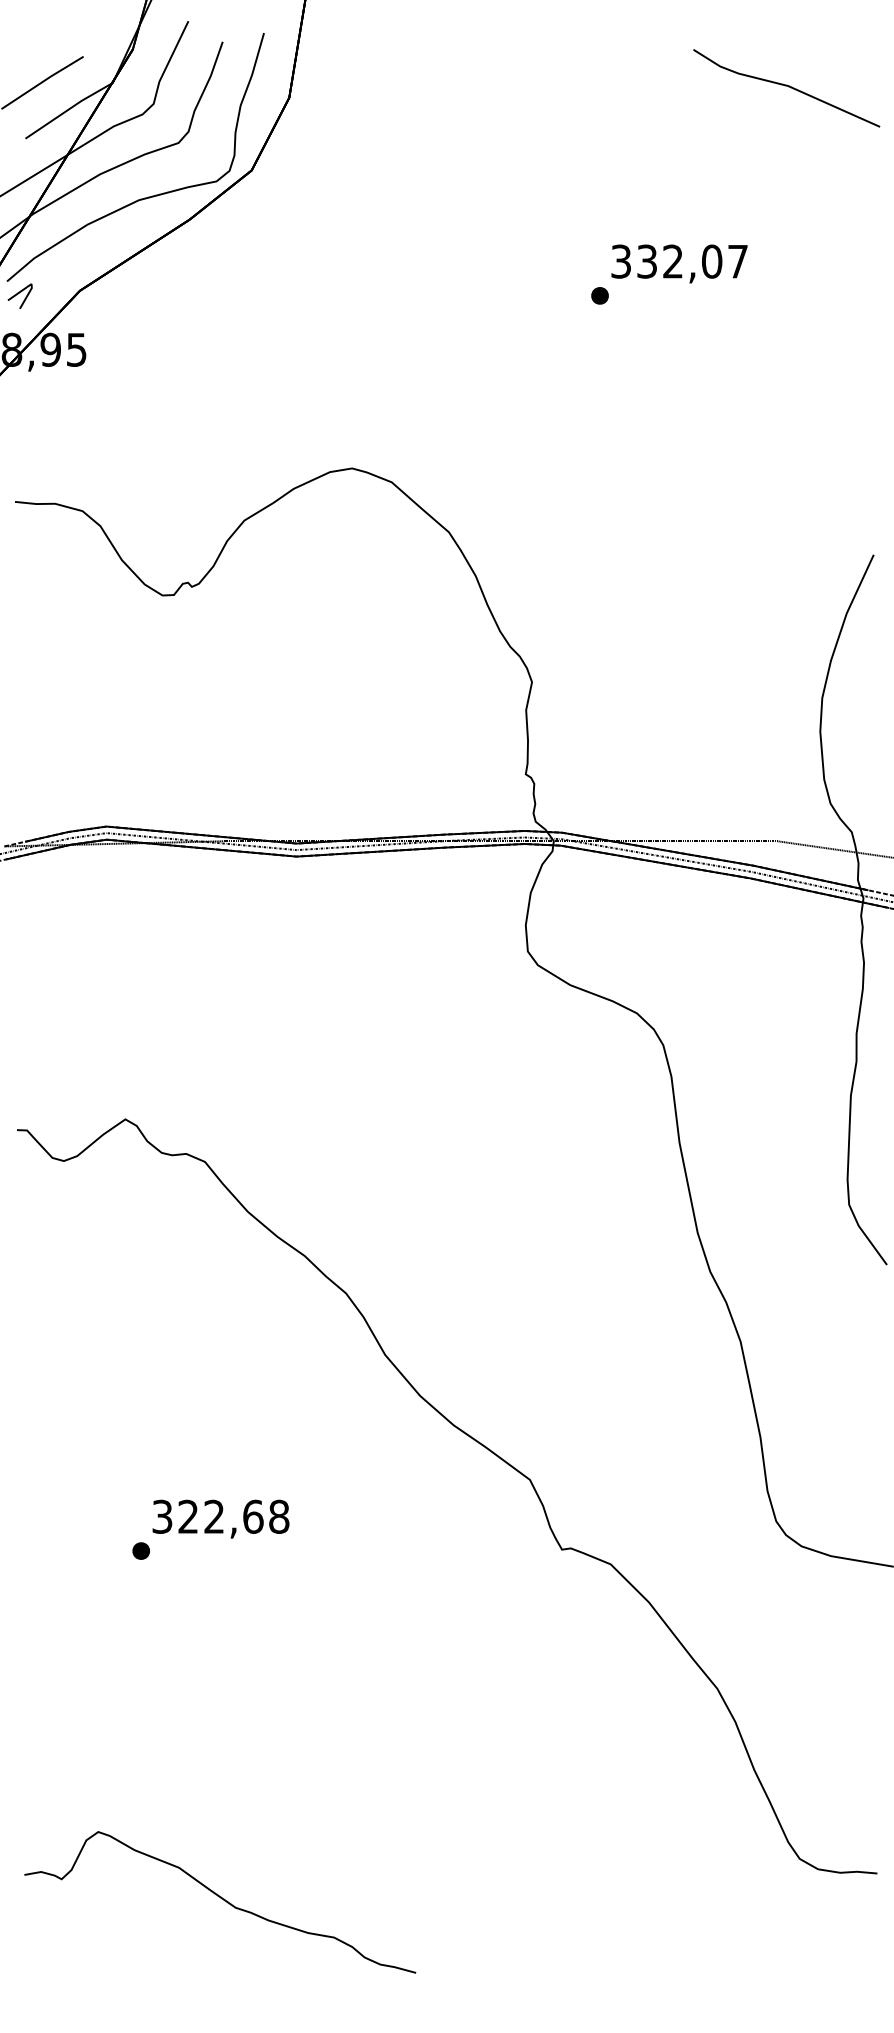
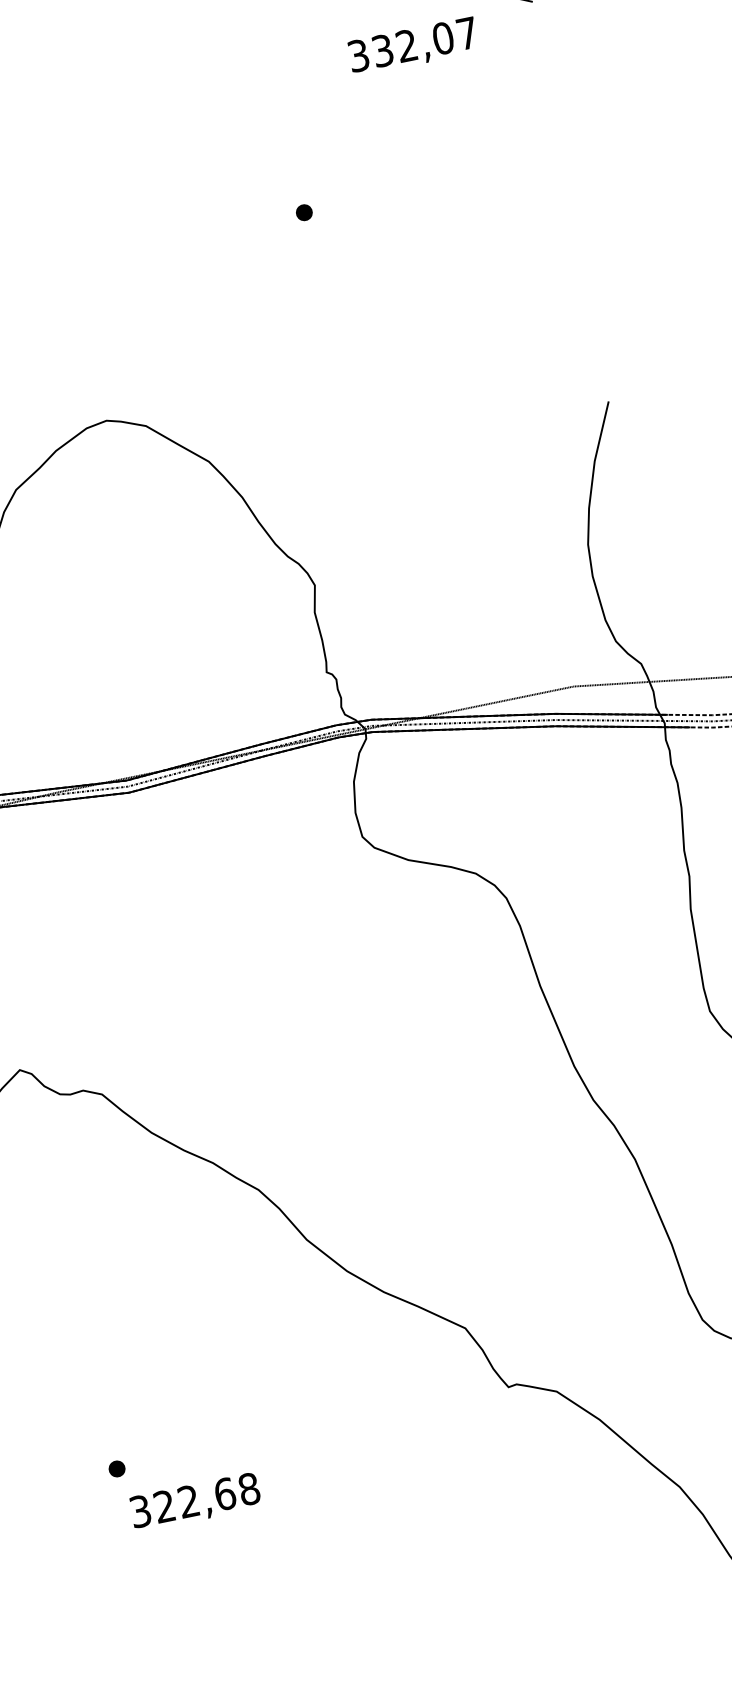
text: (679, 263) -> (413, 46), moved
text: (220, 1518) -> (194, 1501), moved

